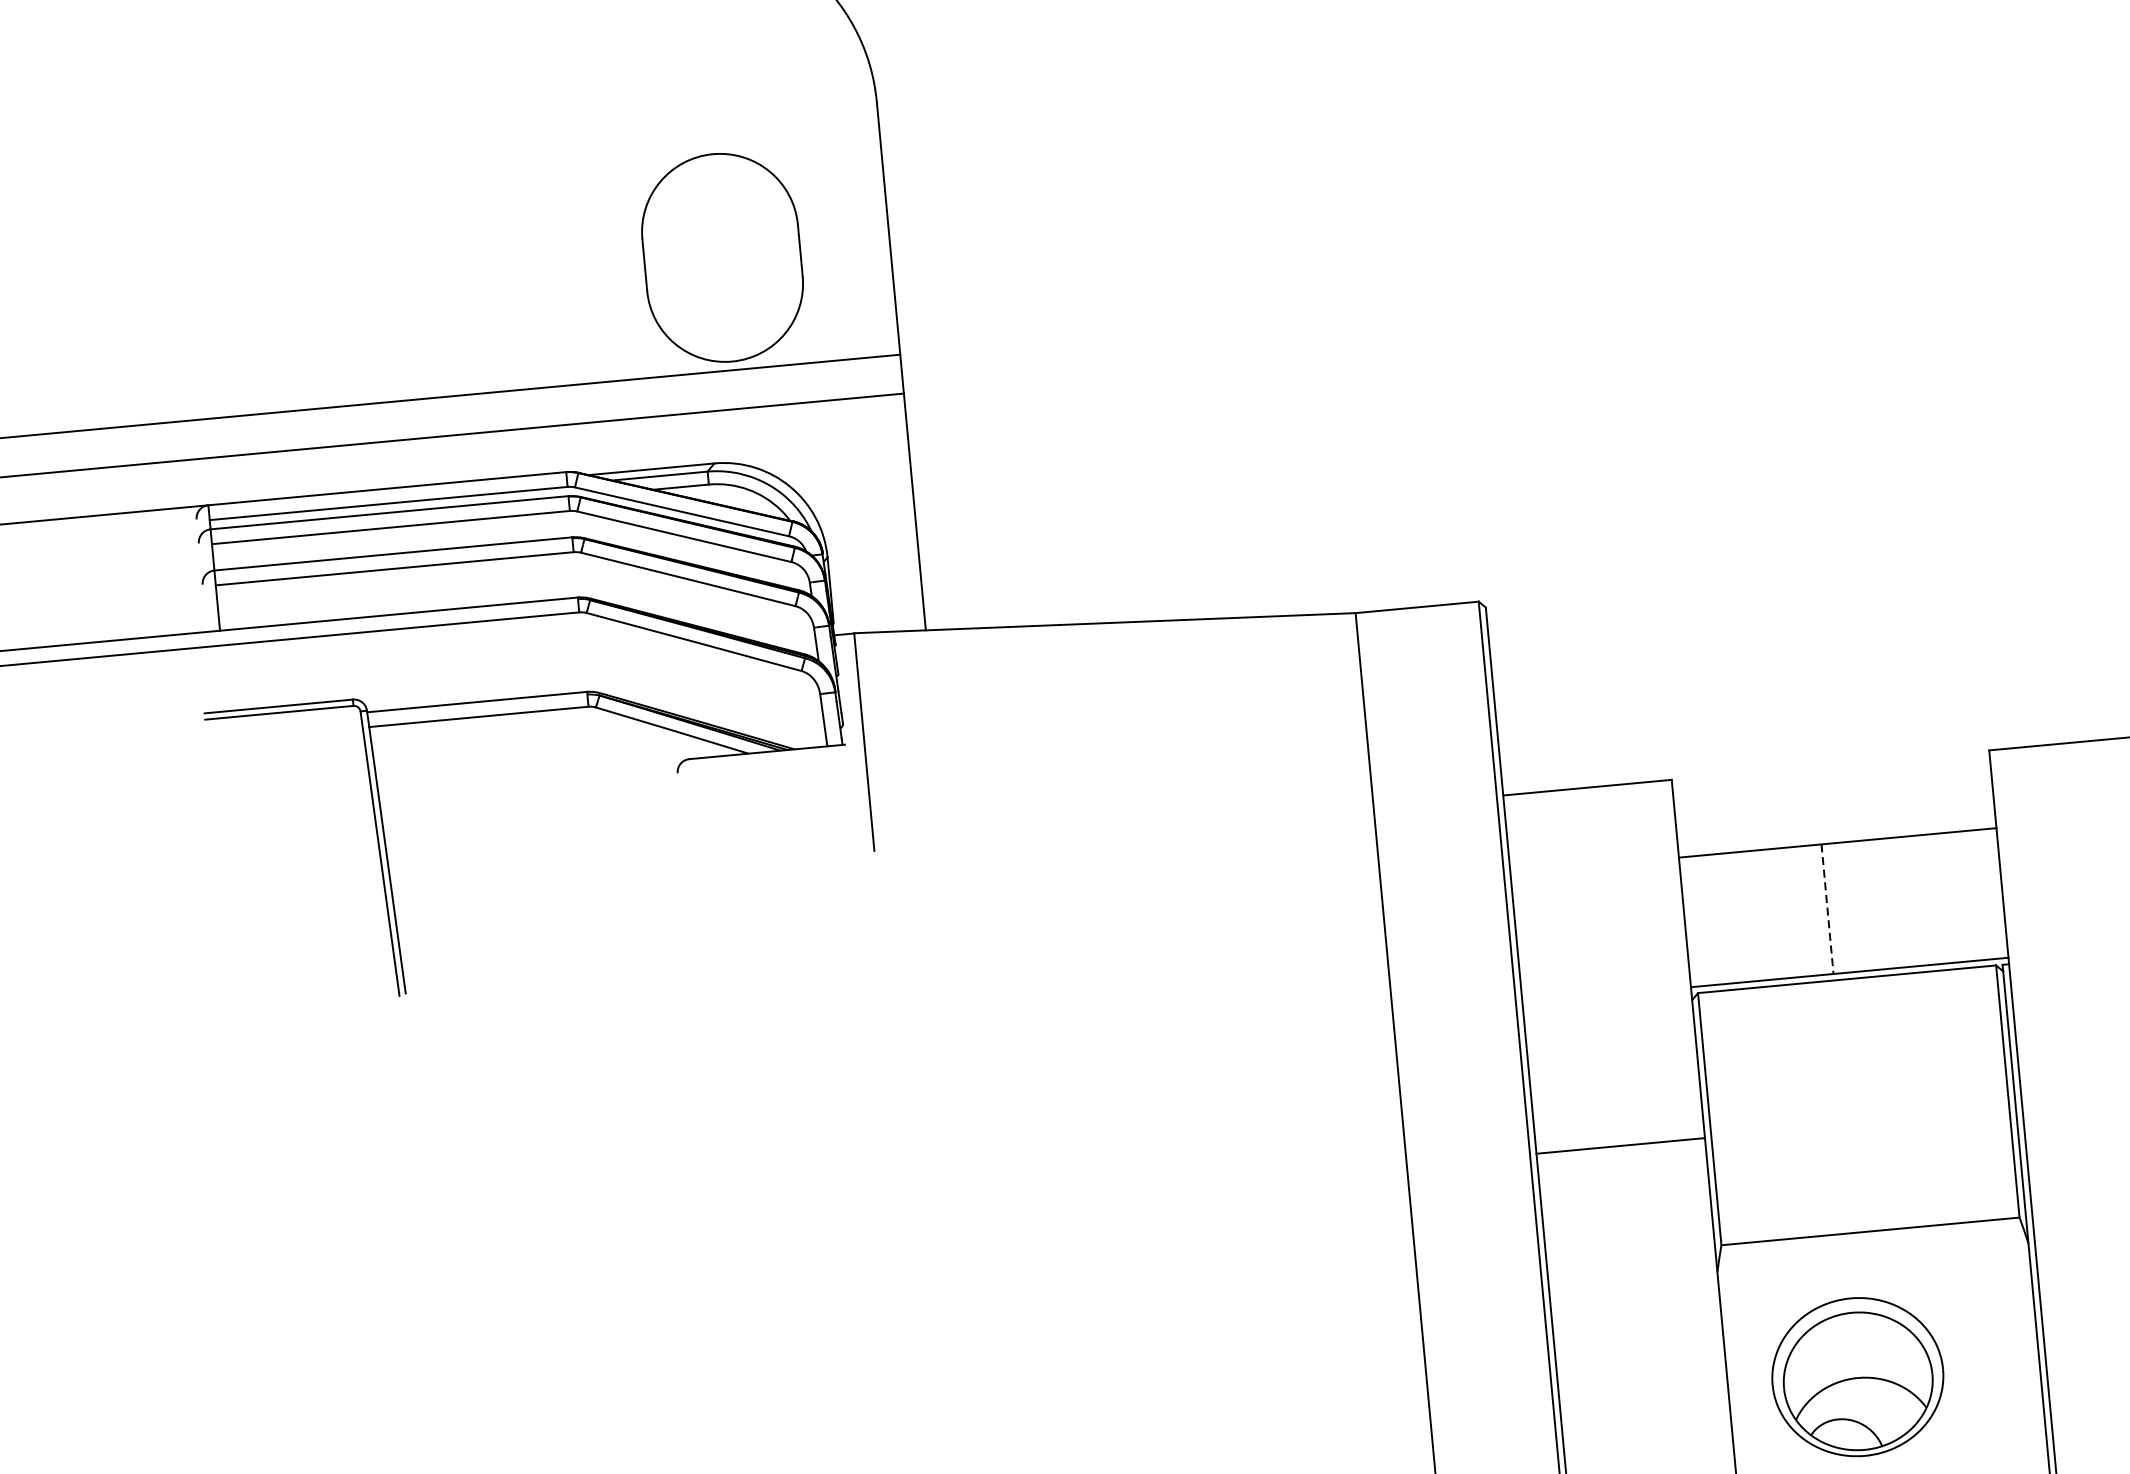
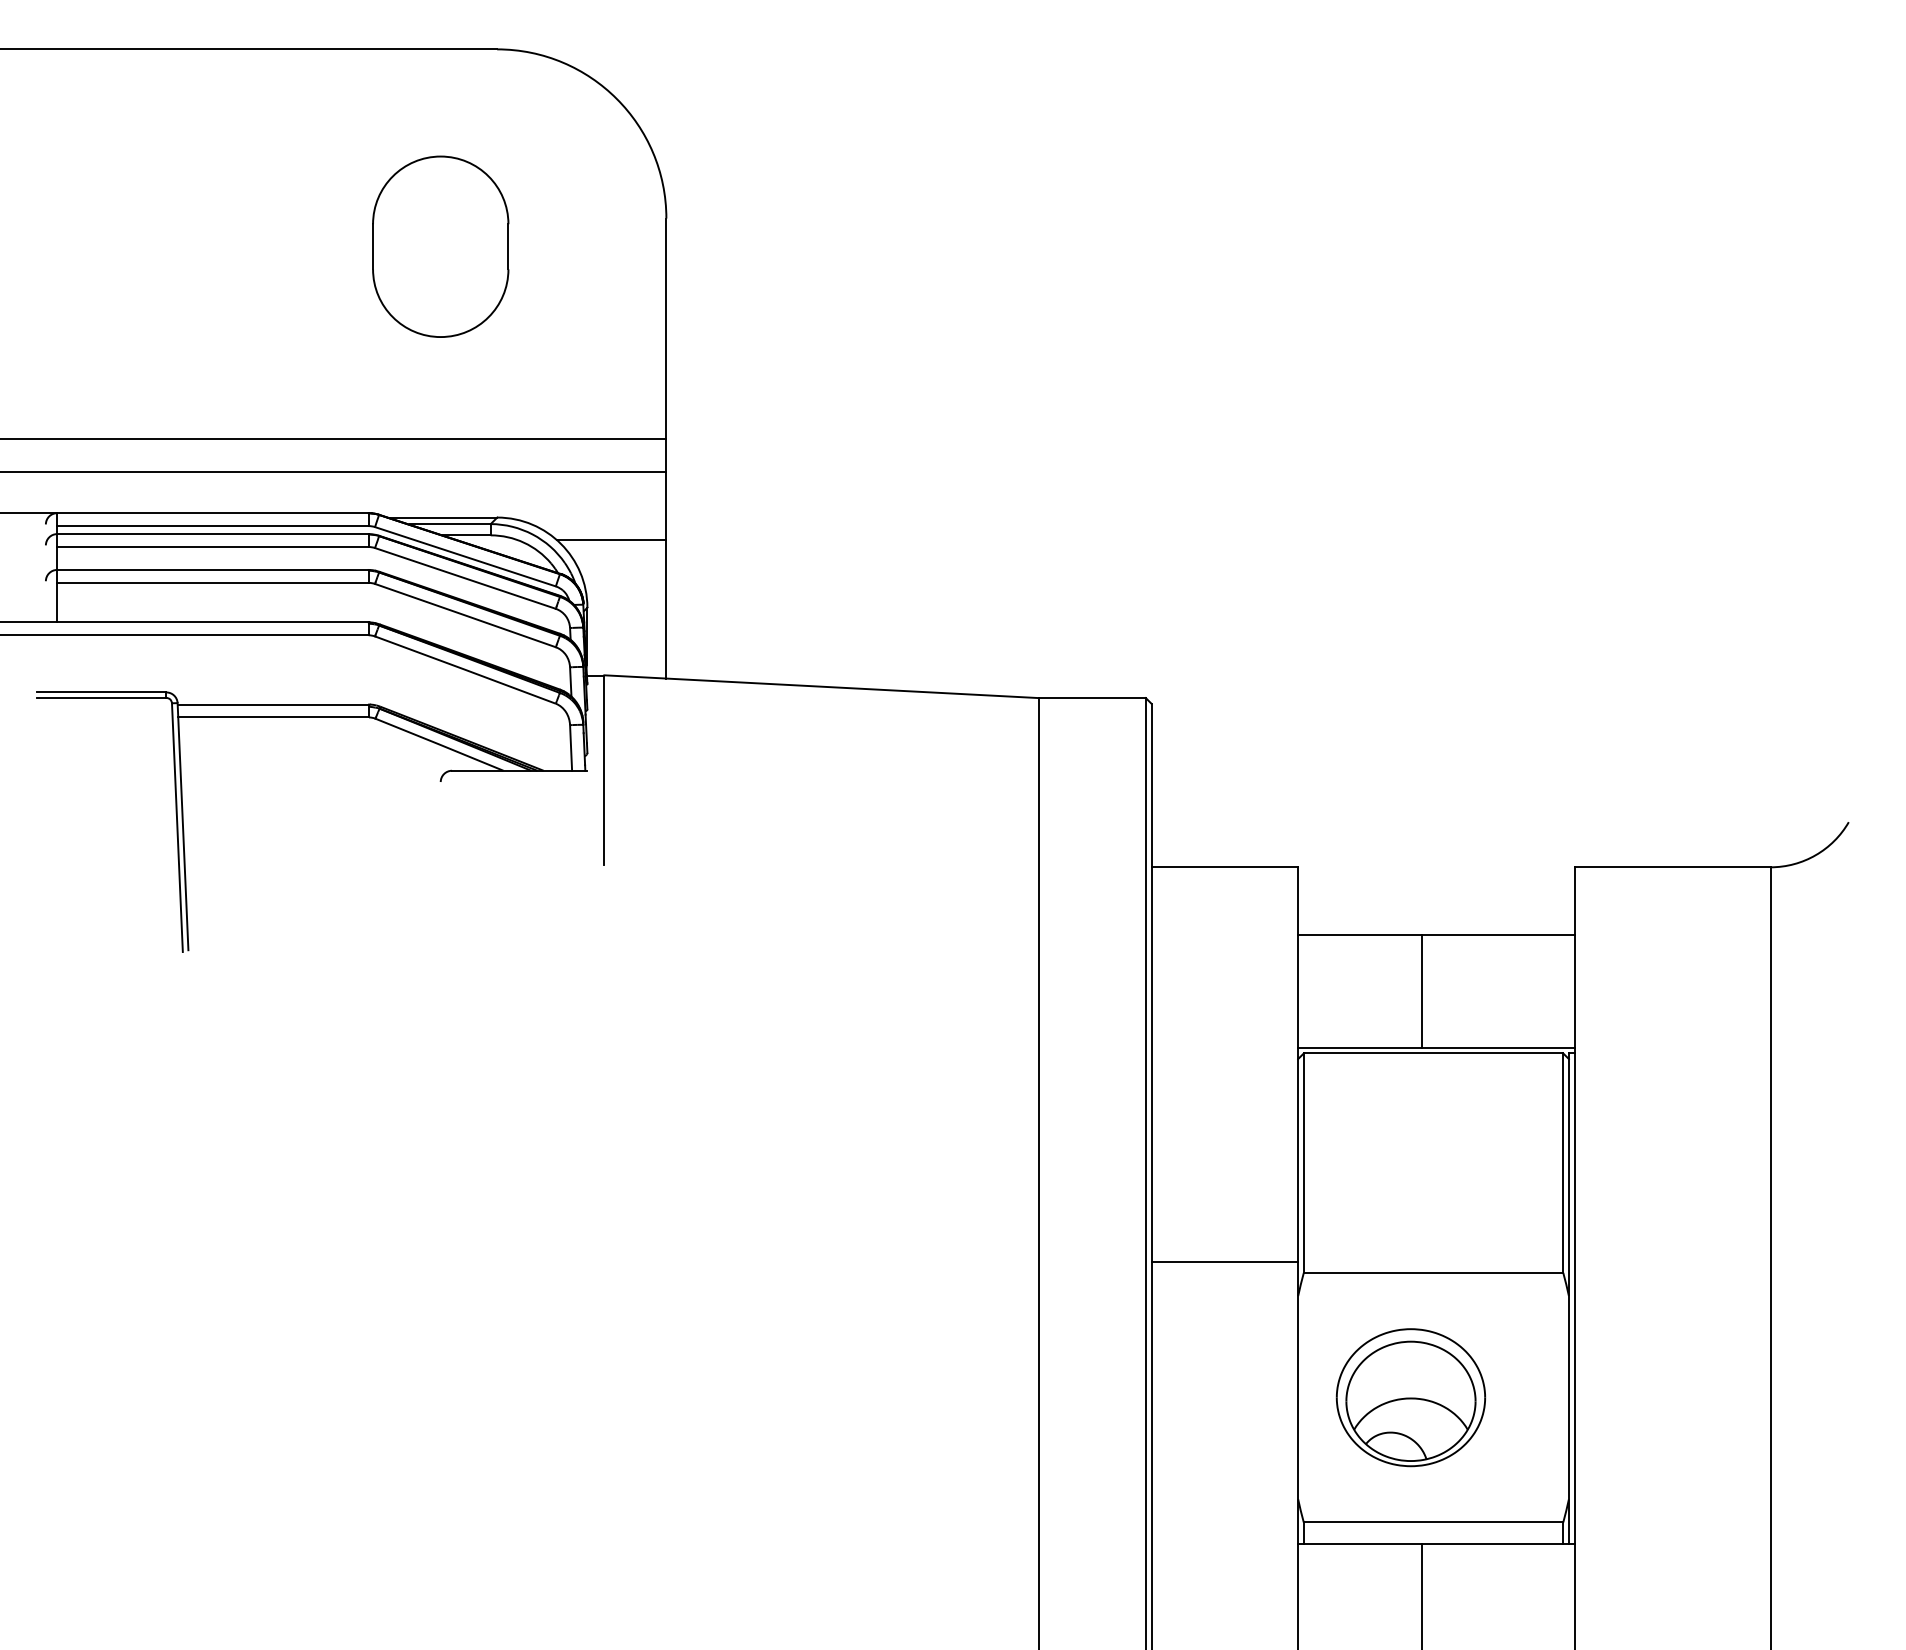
part: (722, 257) -> (440, 246), moved
line: (848, 477) -> (611, 540), added
line: (1827, 909) -> (1422, 991), dashed -> solid
line: (1620, 1146) -> (1224, 1262), moved

